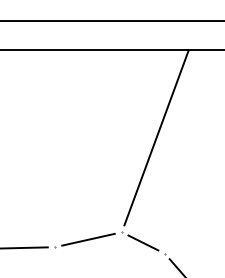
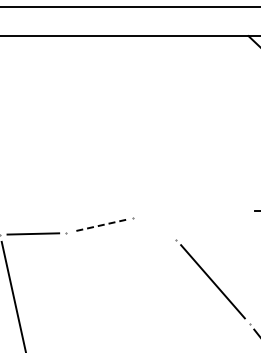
line: (156, 137) -> (167, 123), removed
line: (88, 239) -> (99, 225), solid -> dashed
line: (143, 242) -> (154, 228), removed

